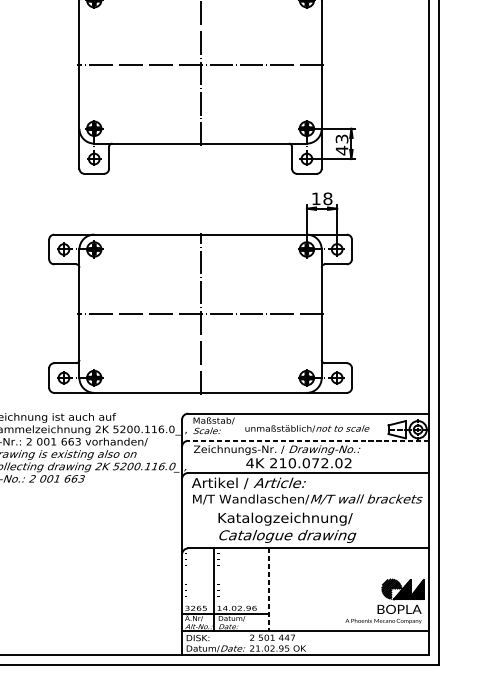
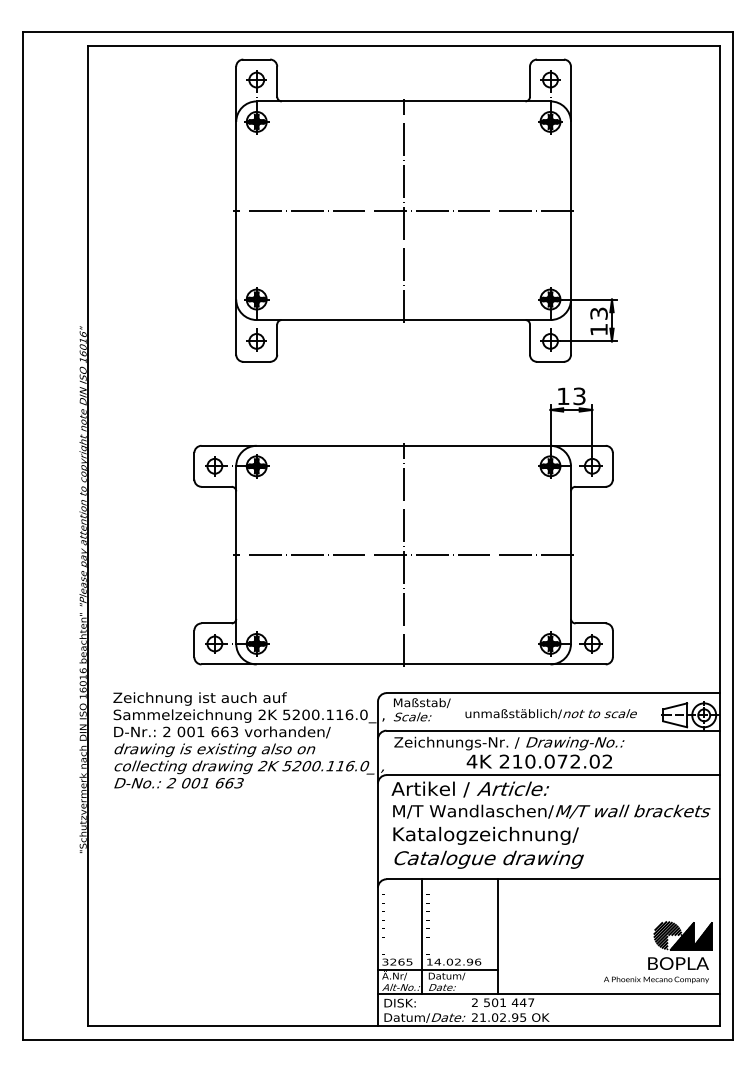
text: (341, 150) -> (598, 329), 43 -> 13
text: (327, 198) -> (579, 396), 18 -> 13
line: (309, 440) -> (553, 730), dashed -> solid
text: (287, 527) -> (488, 847), moved
line: (268, 590) -> (497, 937), dashed -> solid

